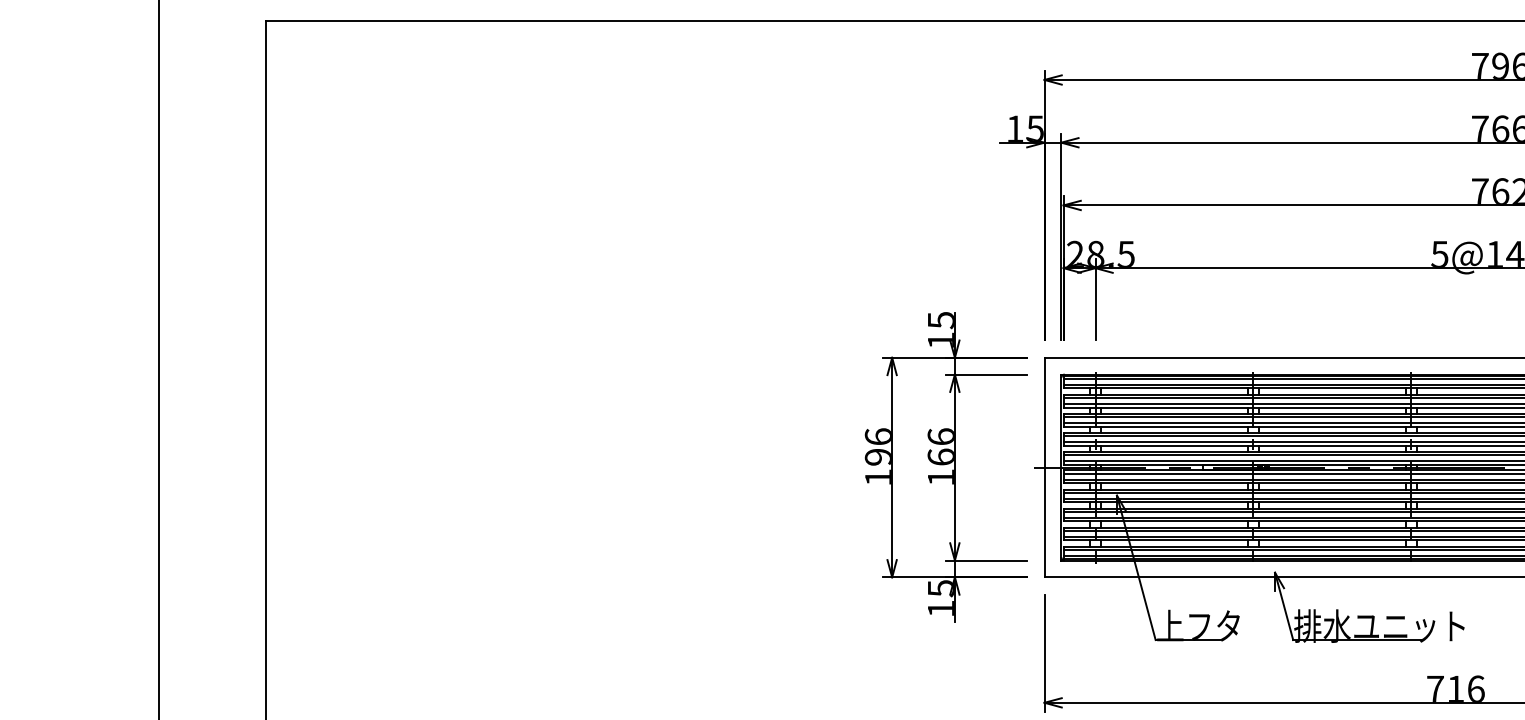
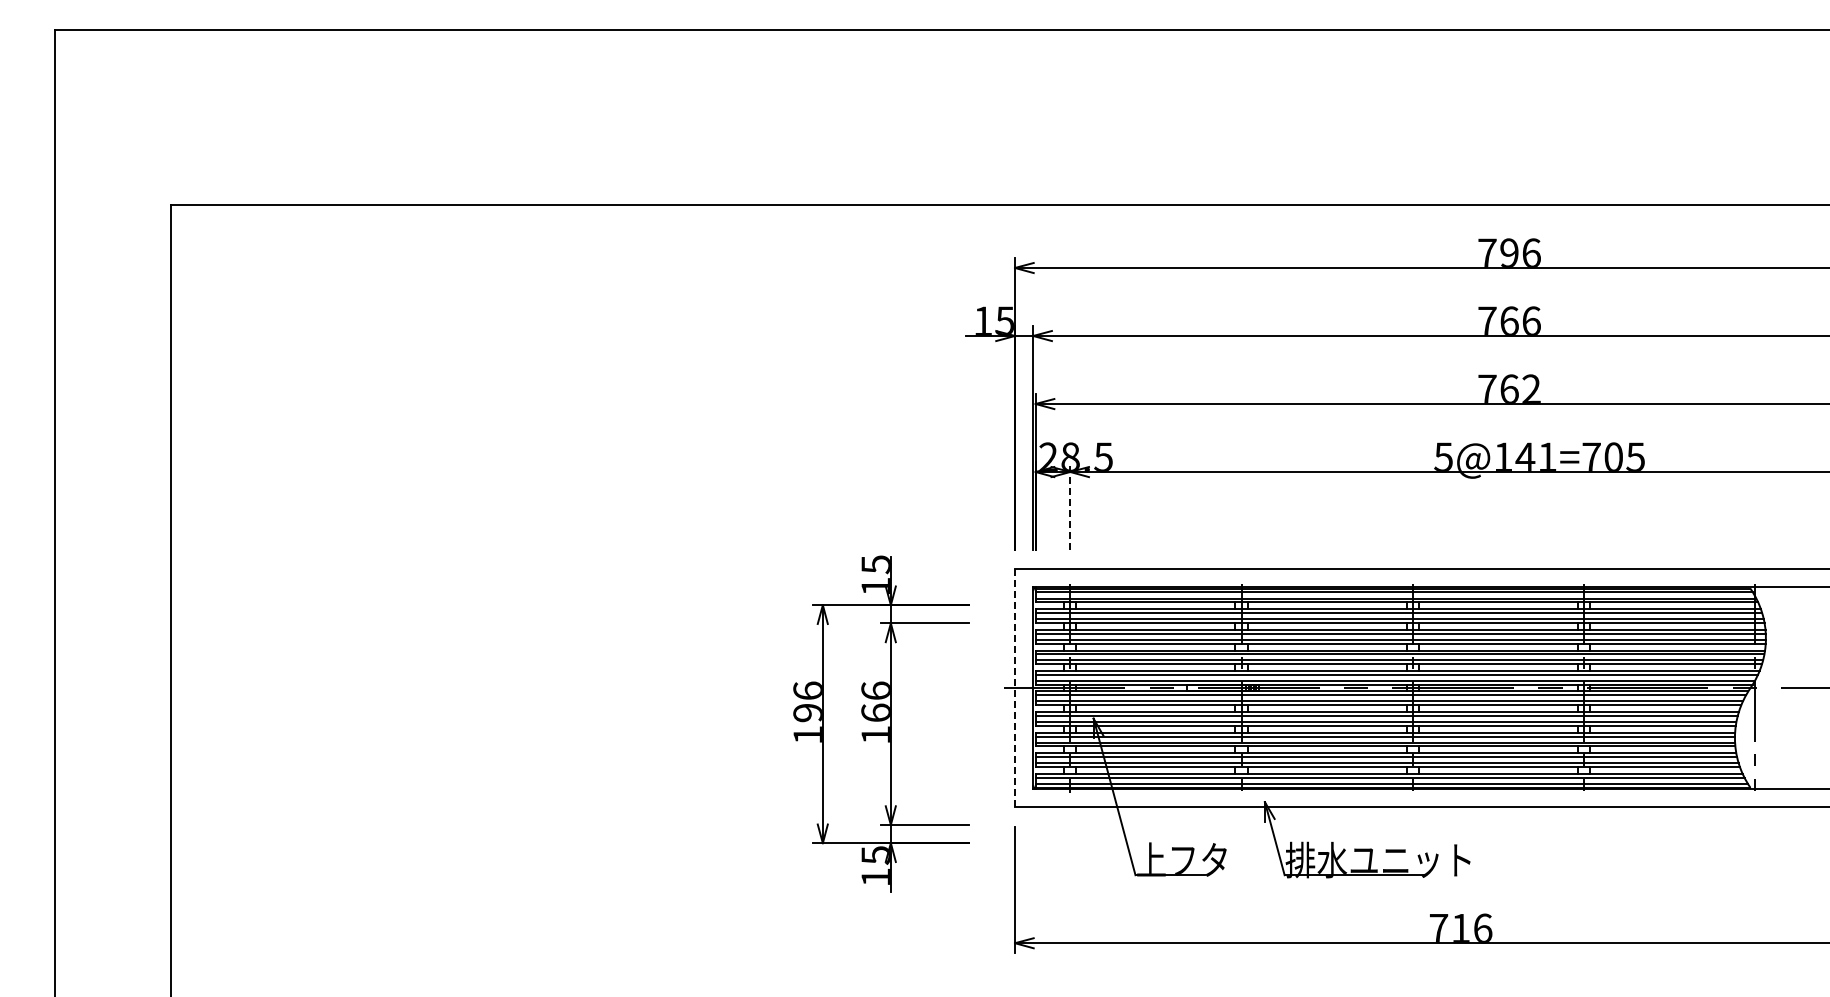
line: (1095, 299) -> (1070, 506), solid -> dashed
part: (946, 466) -> (881, 723), moved
line: (1044, 467) -> (1015, 688), solid -> dashed

